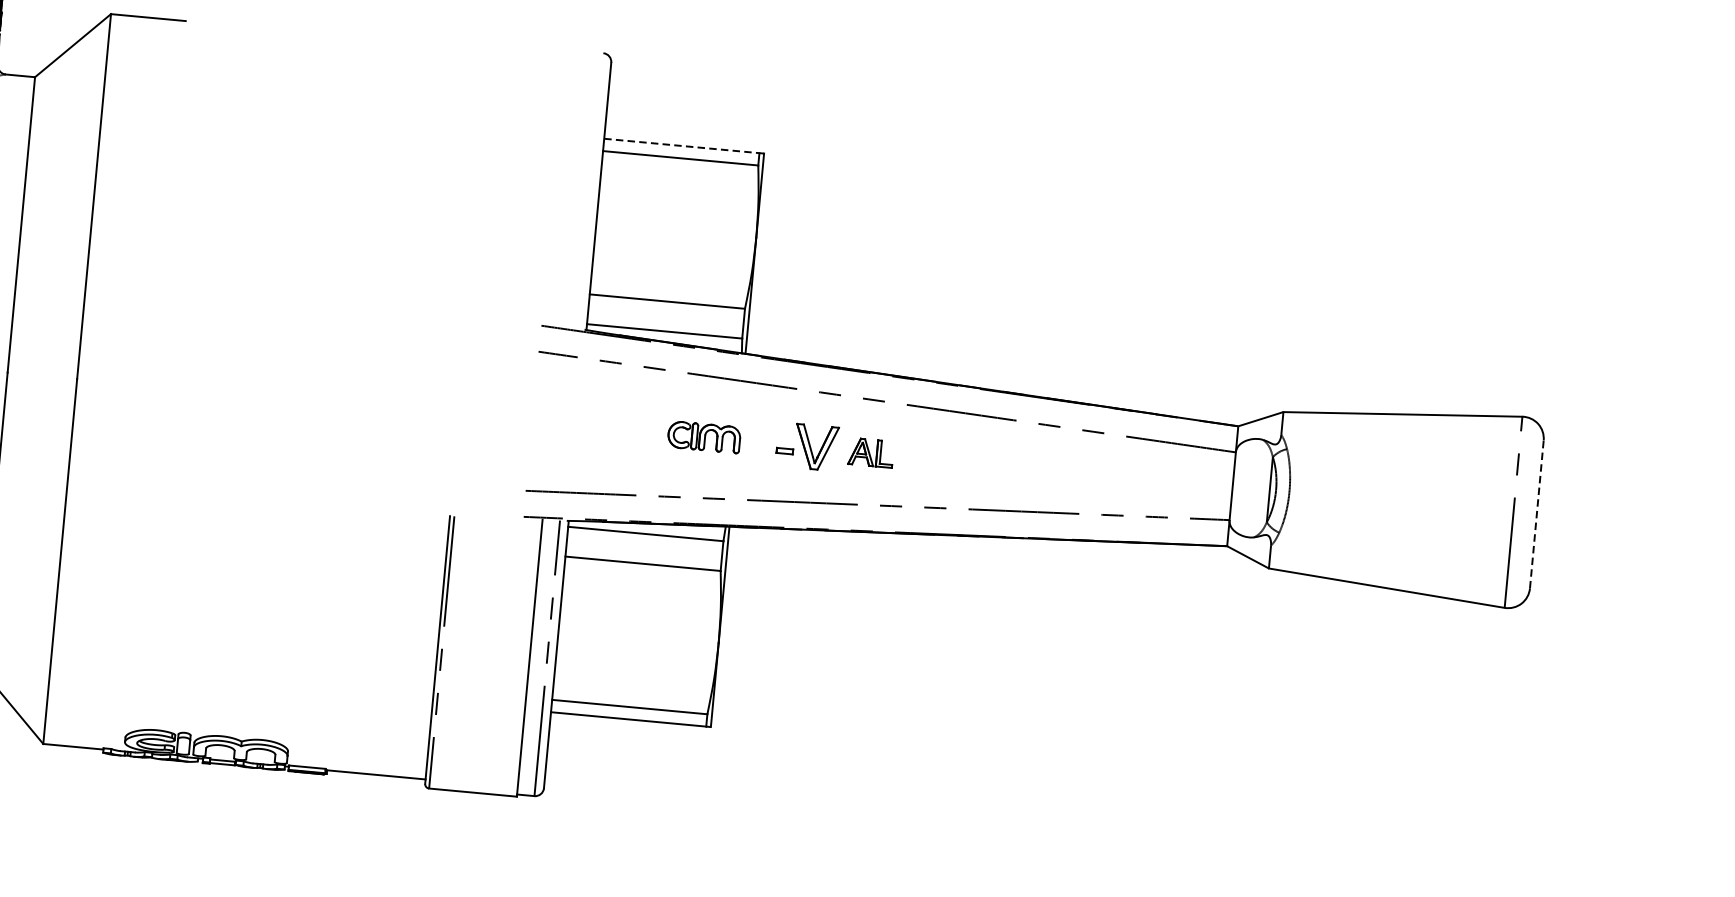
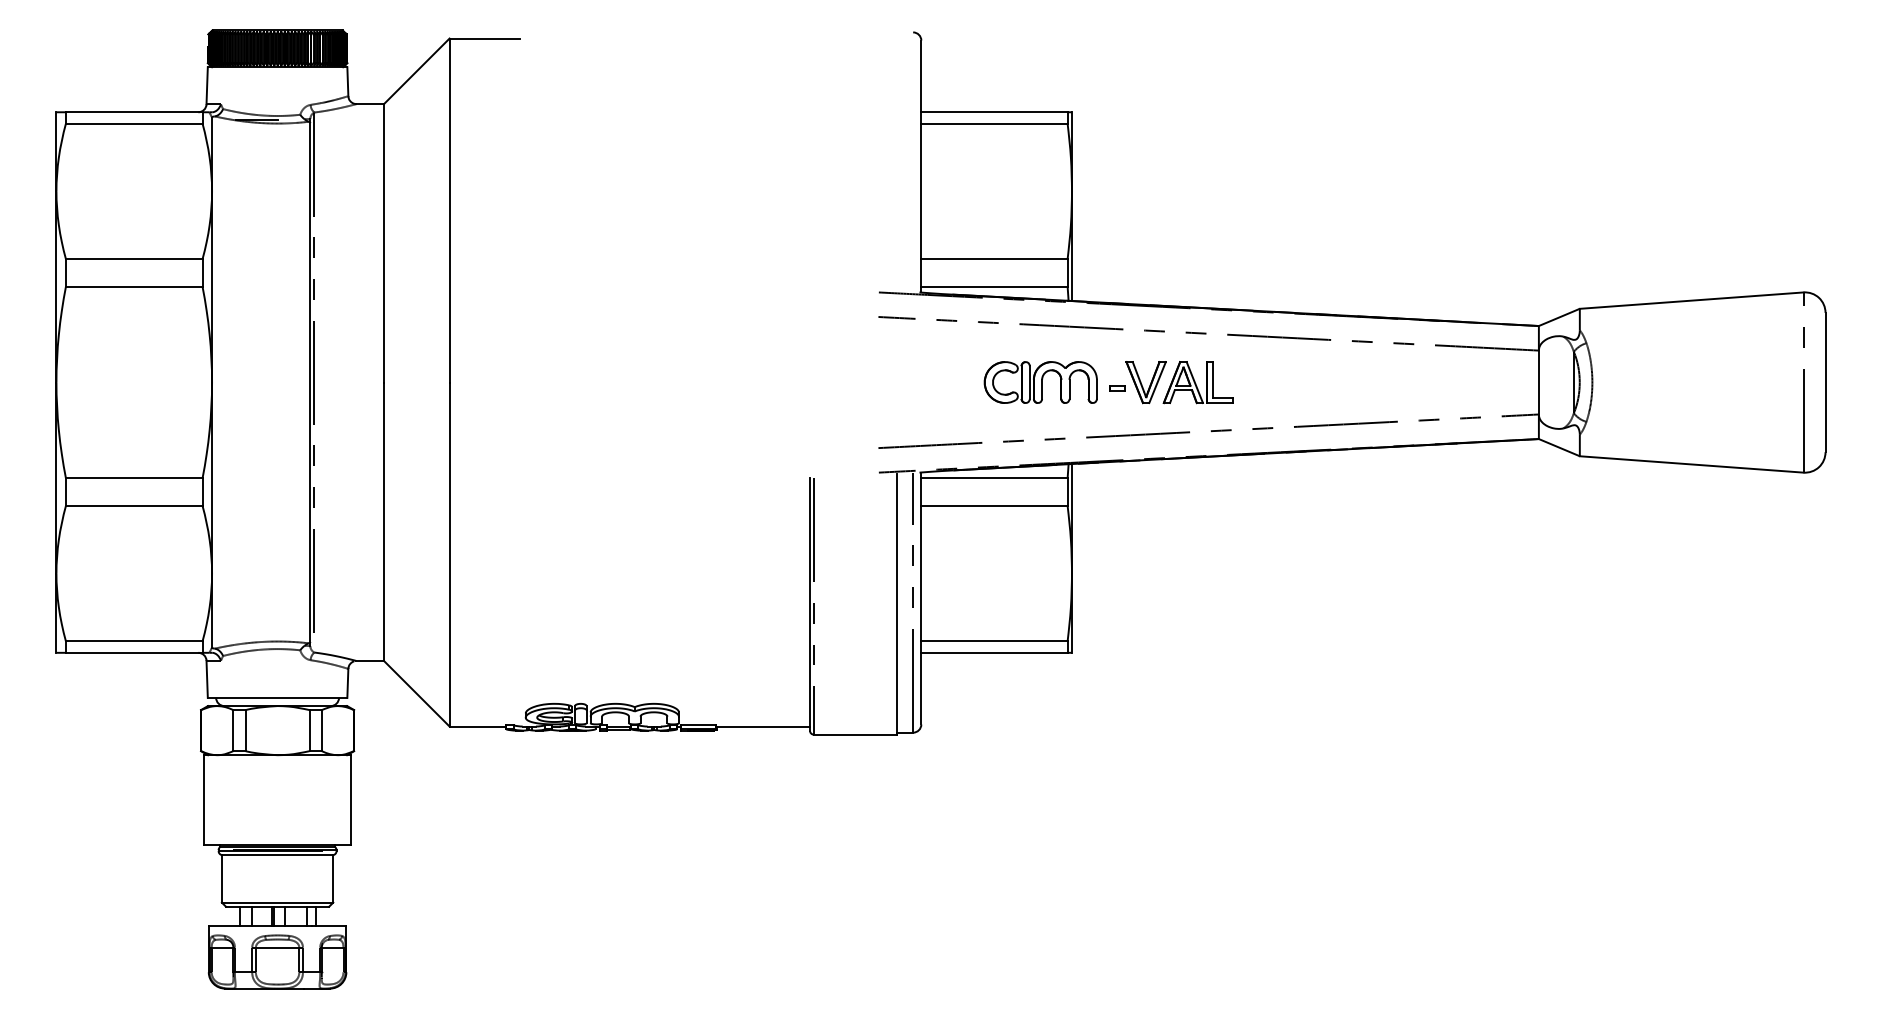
line: (681, 146) -> (994, 112), dashed -> solid
part: (704, 437) -> (1040, 382), size x1.67
part: (870, 452) -> (1197, 382), size x1.67
line: (1536, 514) -> (1825, 382), dashed -> solid

